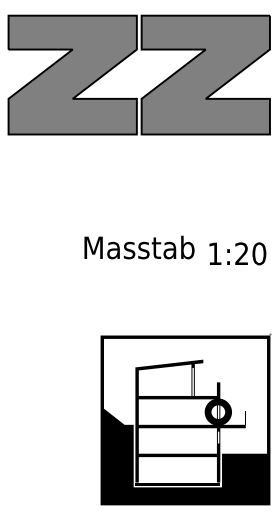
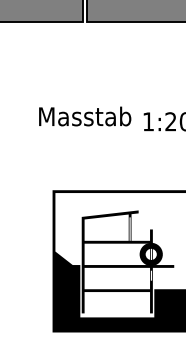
fill: (177, 483) -> (117, 314), removed

